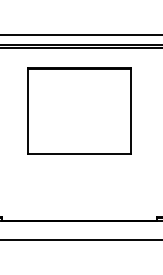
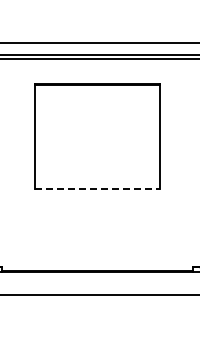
line: (79, 154) -> (97, 189), solid -> dashed

